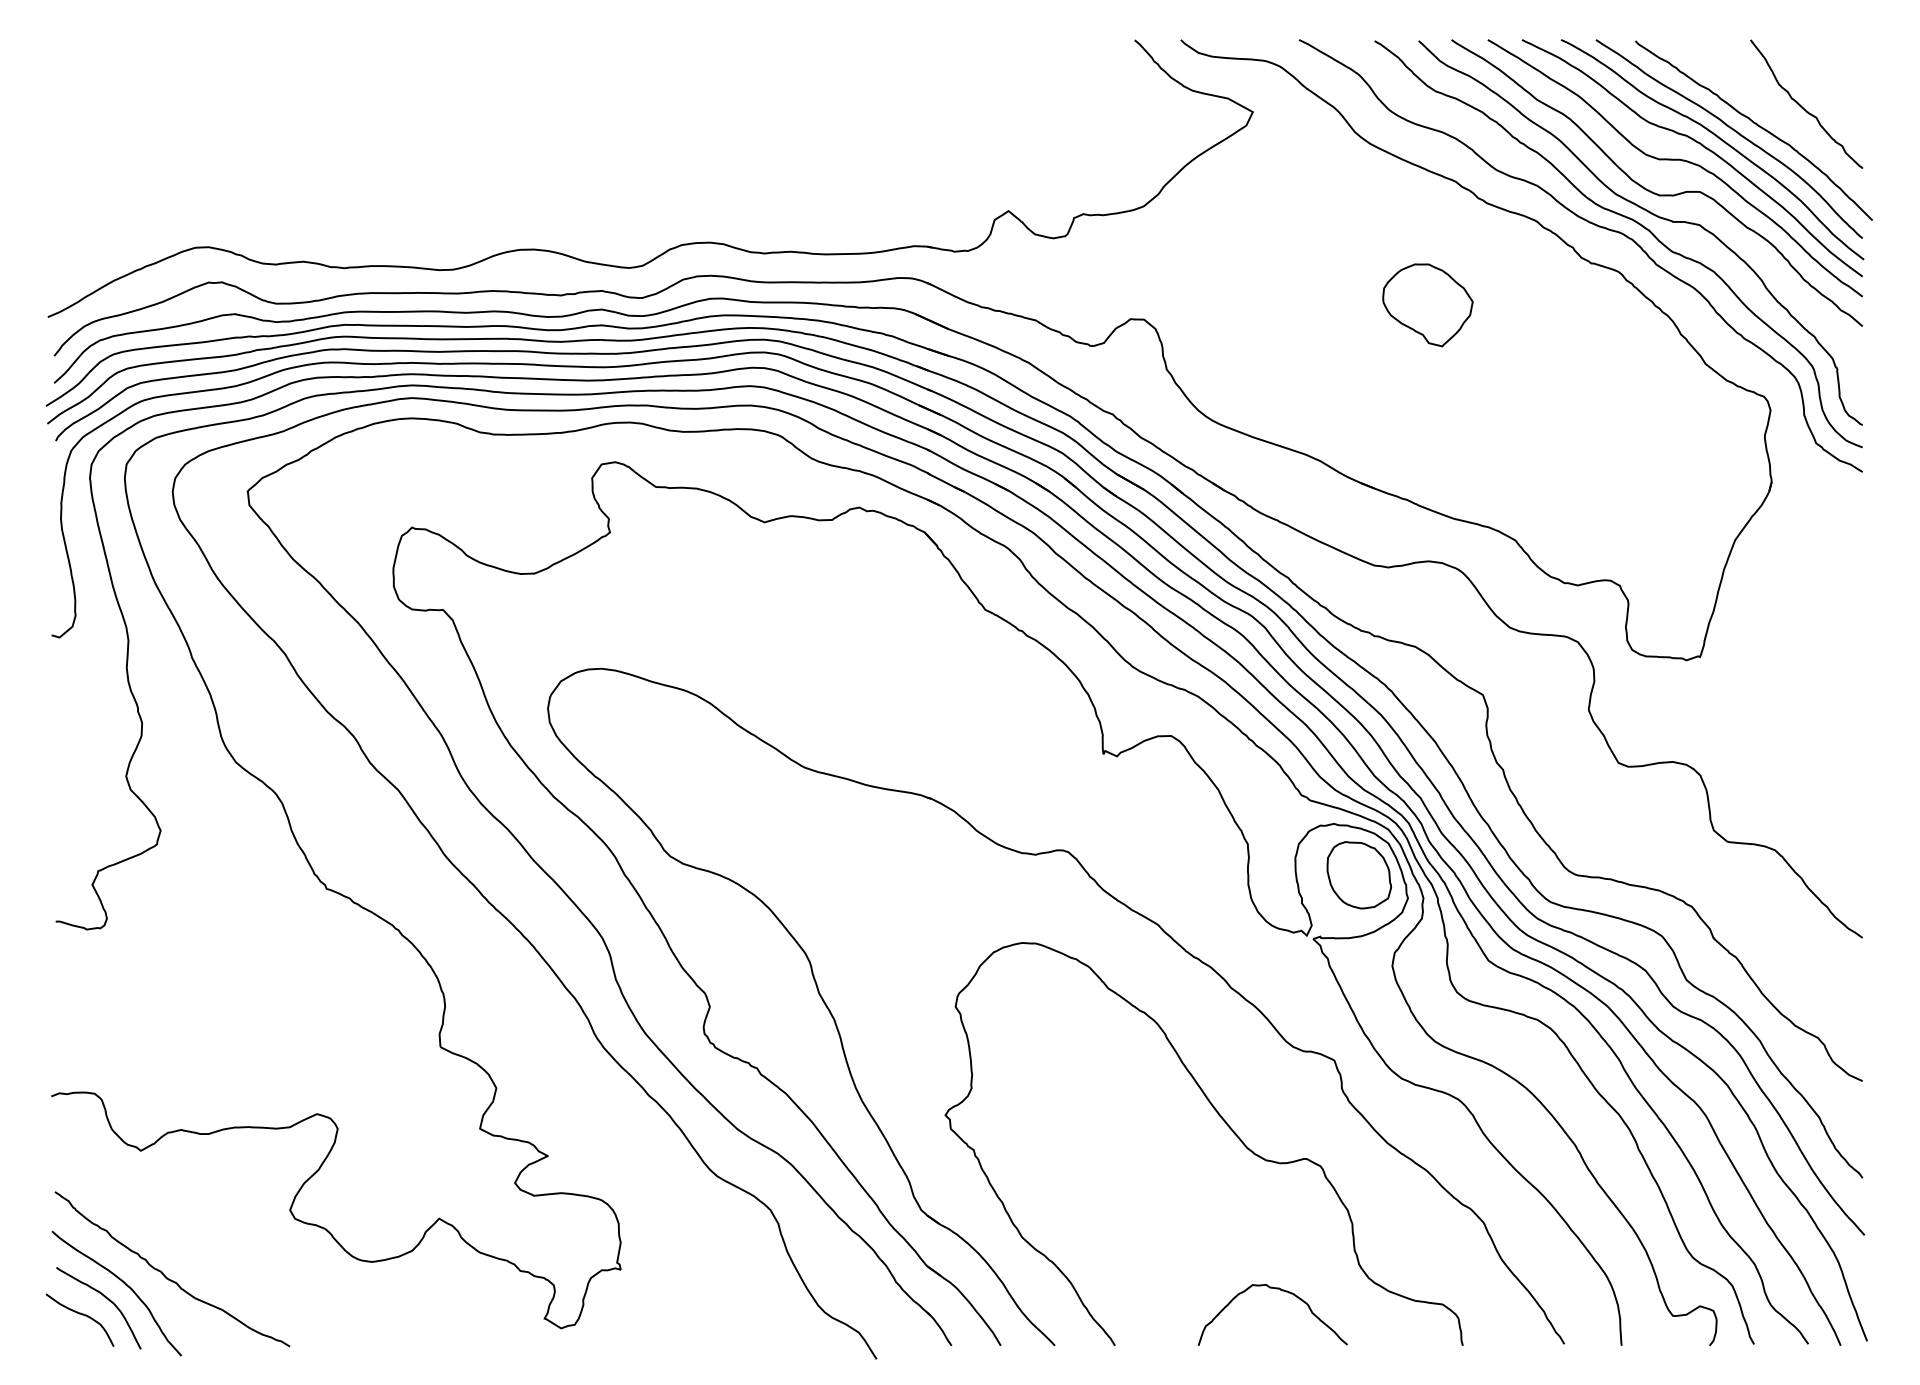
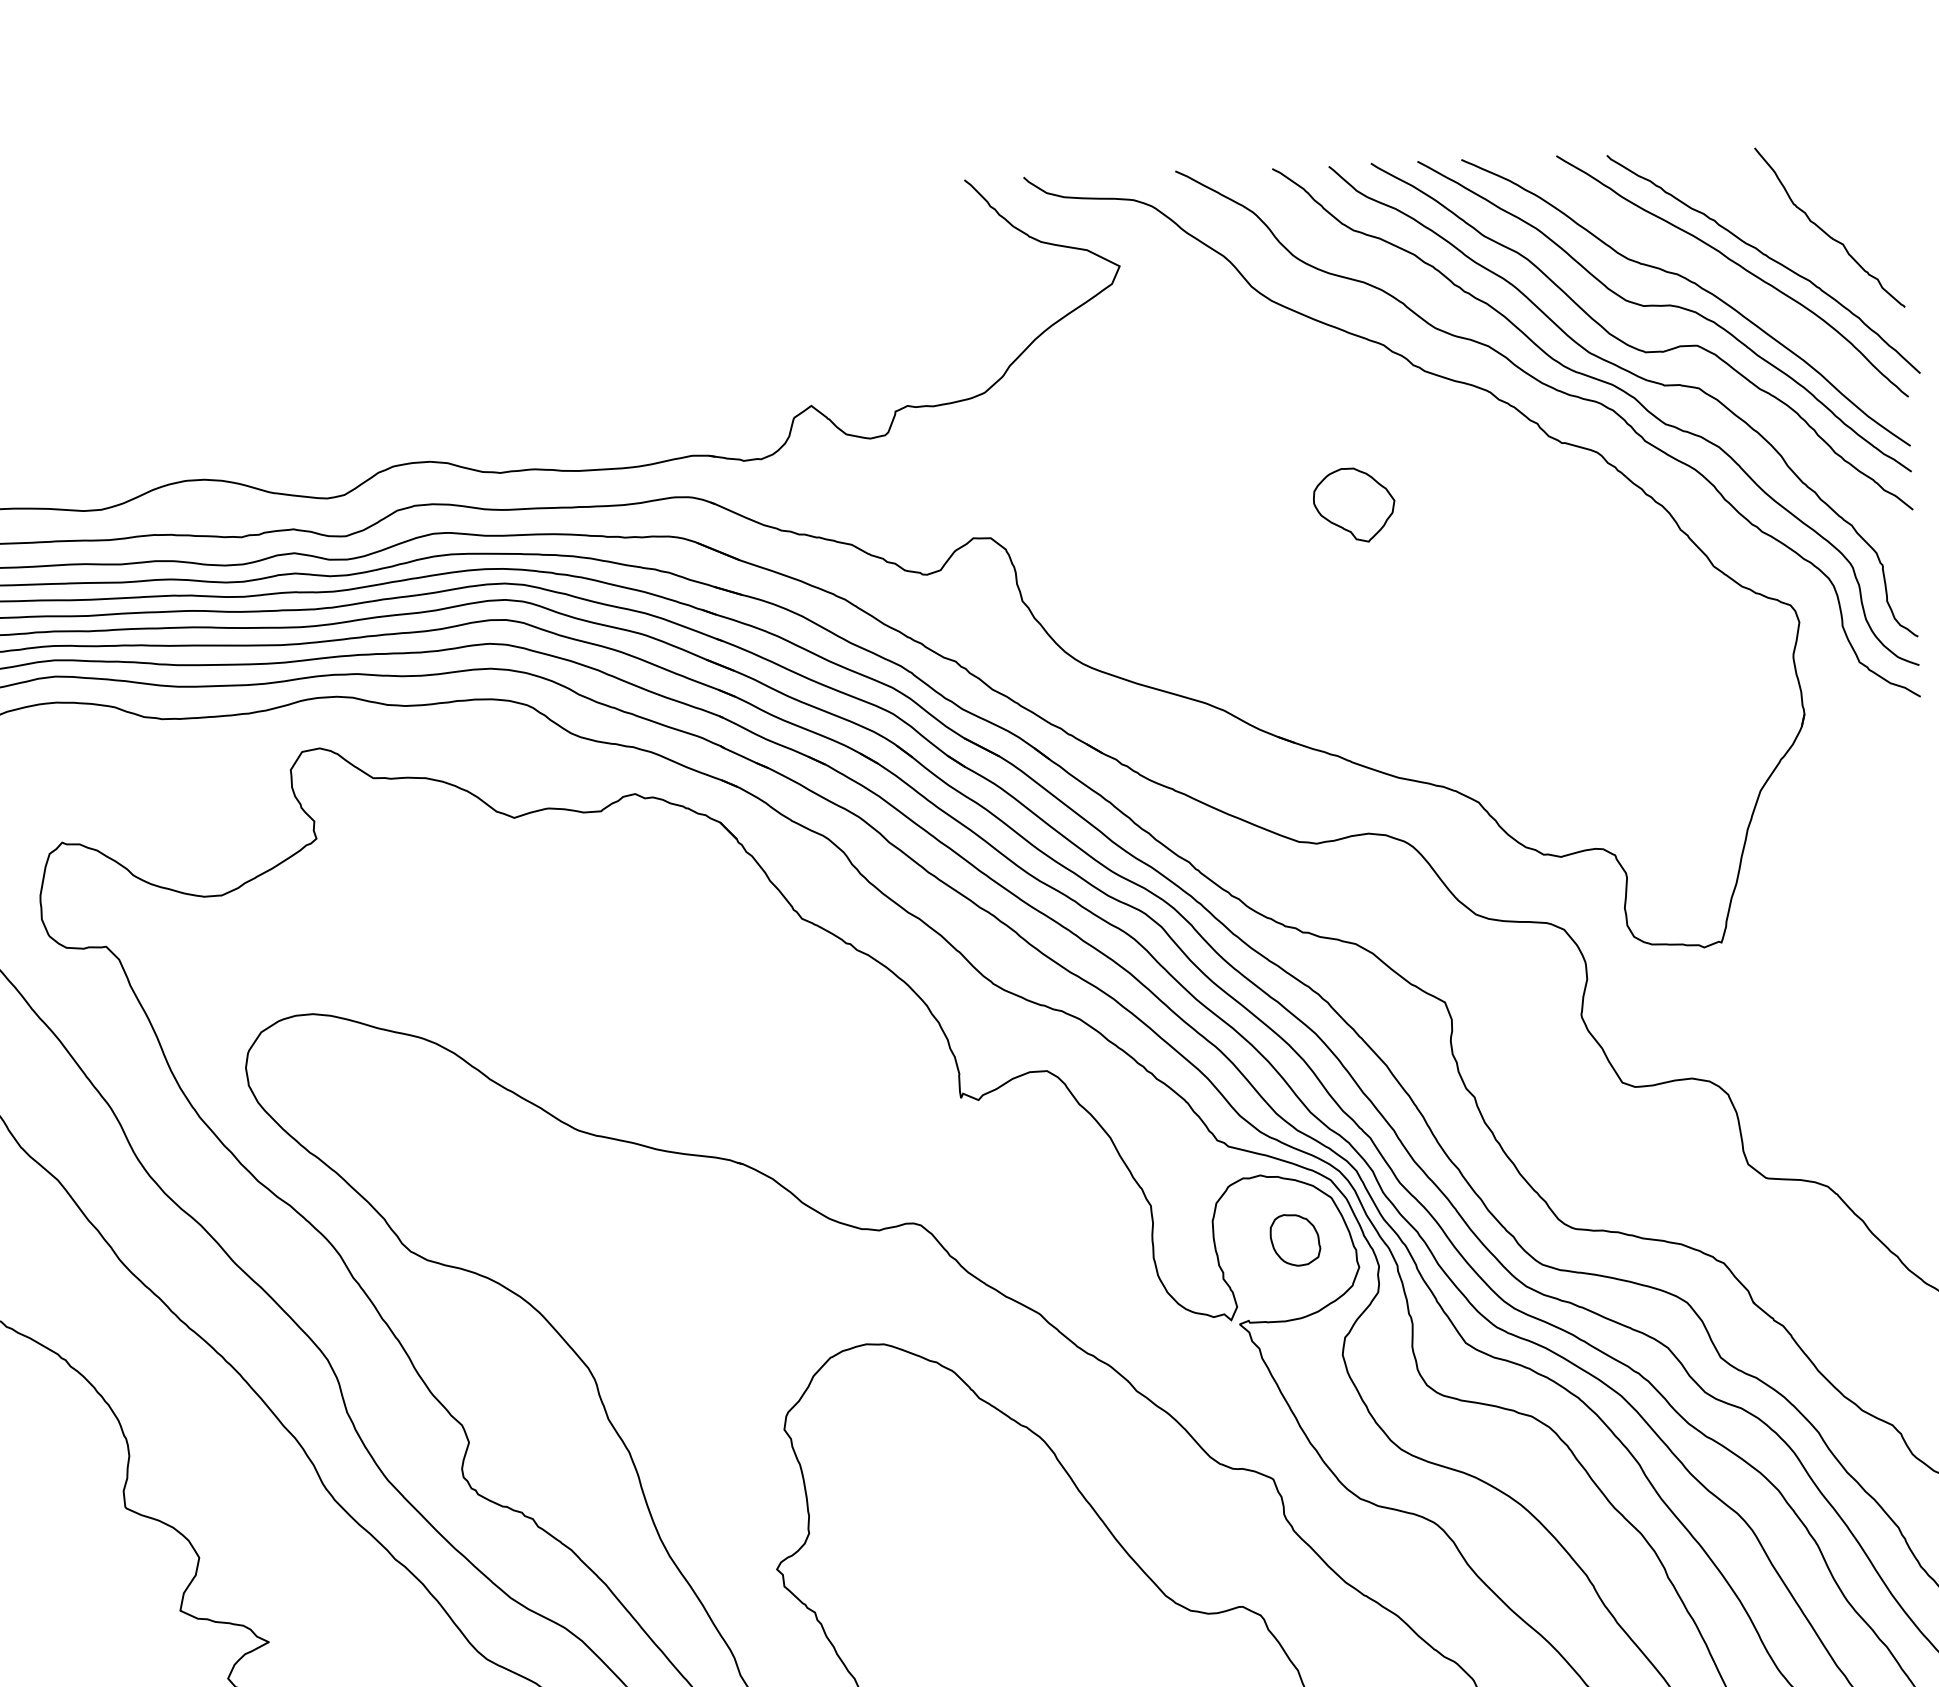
curve: (1719, 139) -> (1719, 277), removed
part: (1427, 305) -> (1353, 505), size x0.7
part: (1358, 875) -> (1294, 1240), size x0.6

